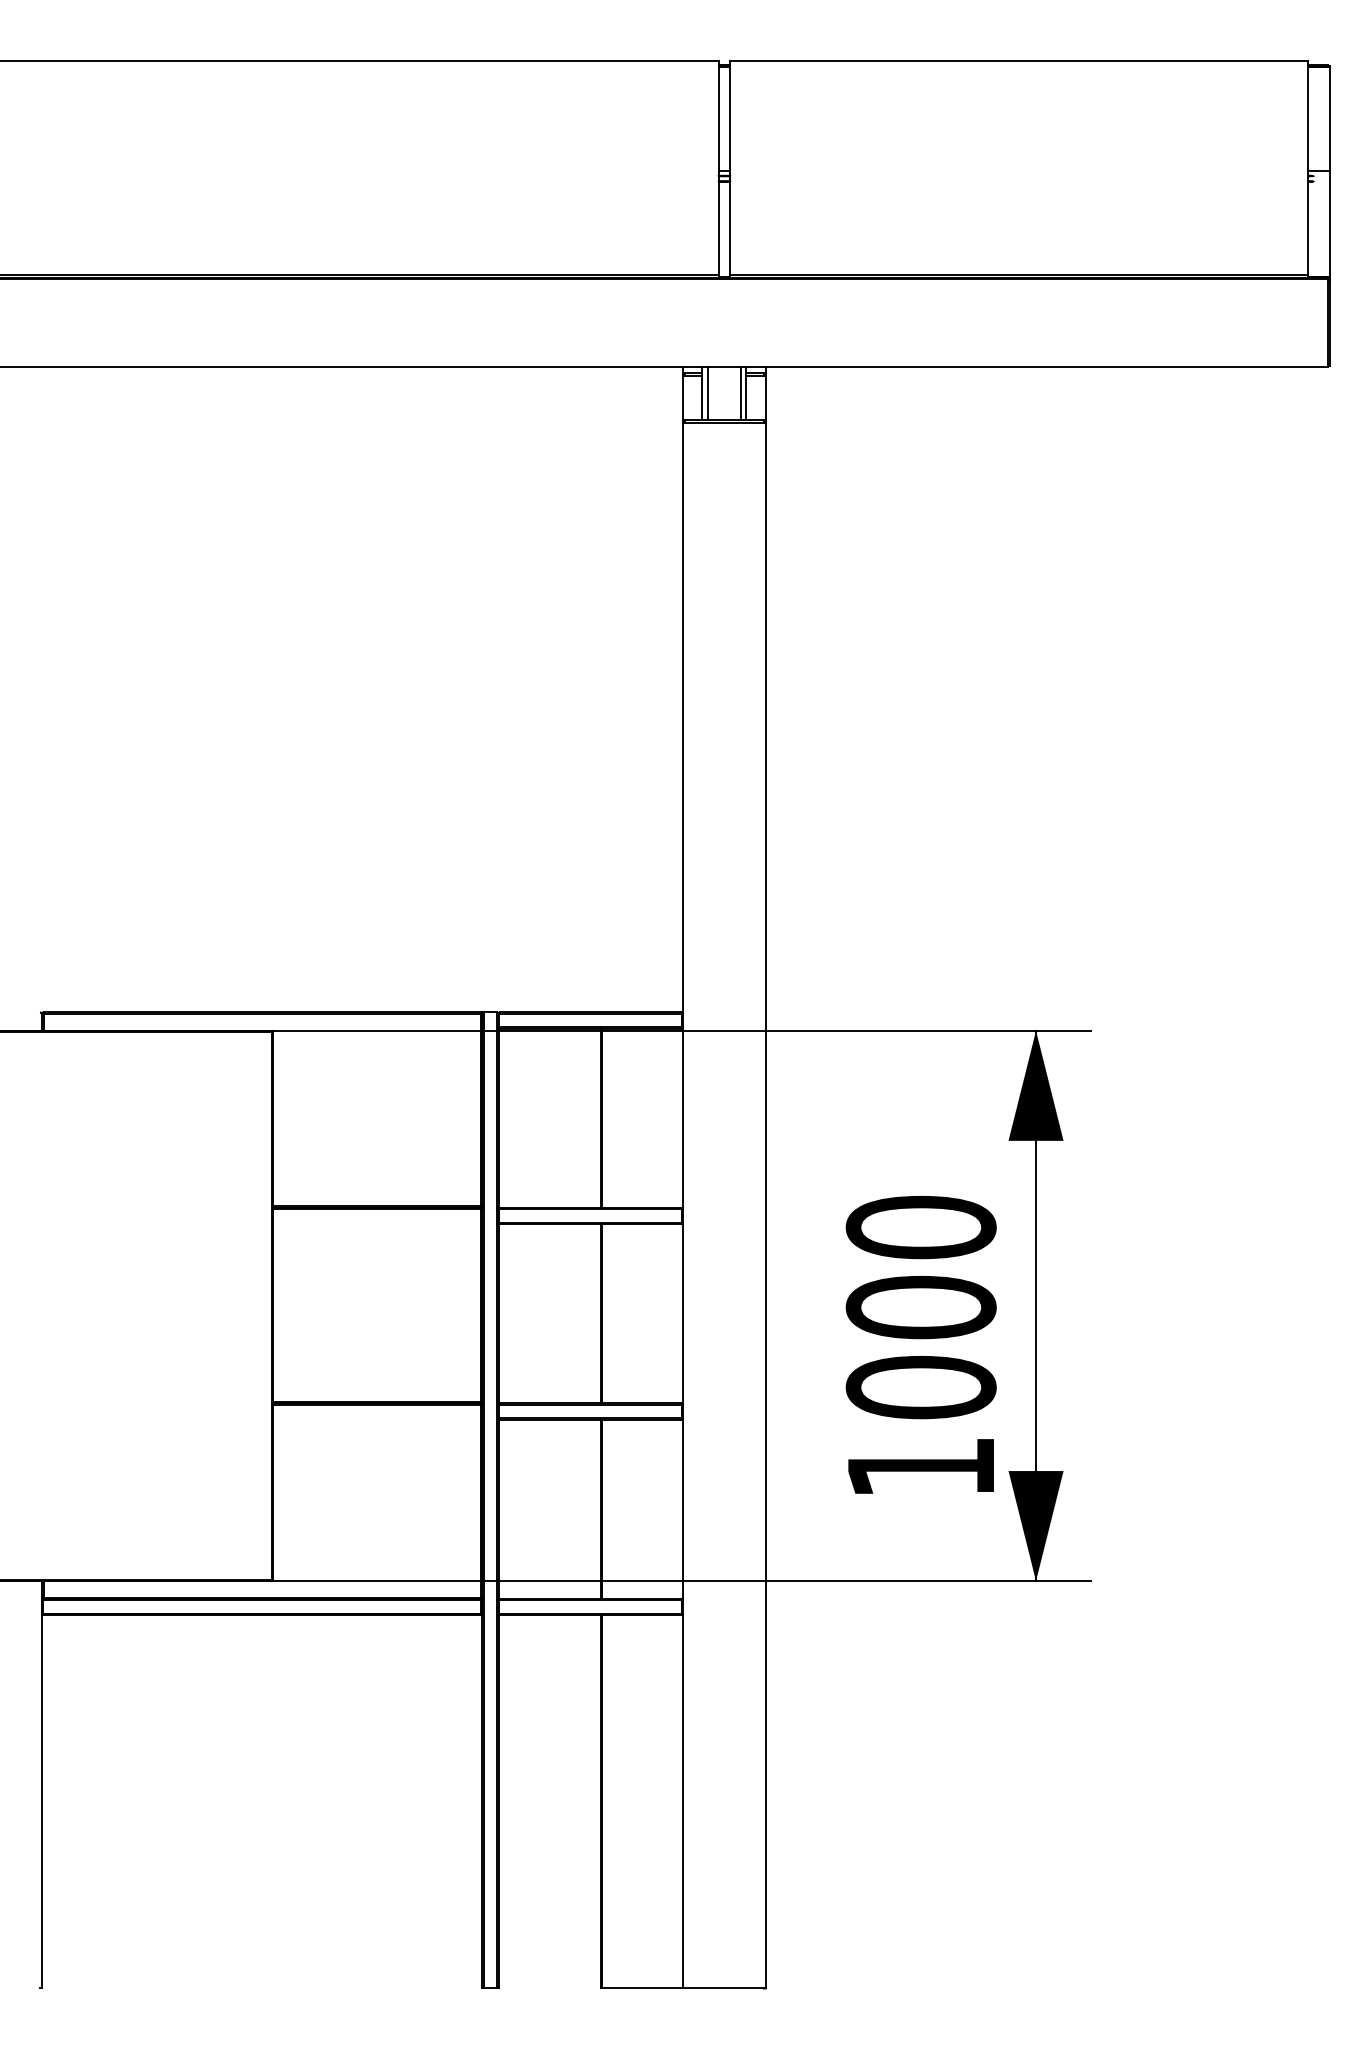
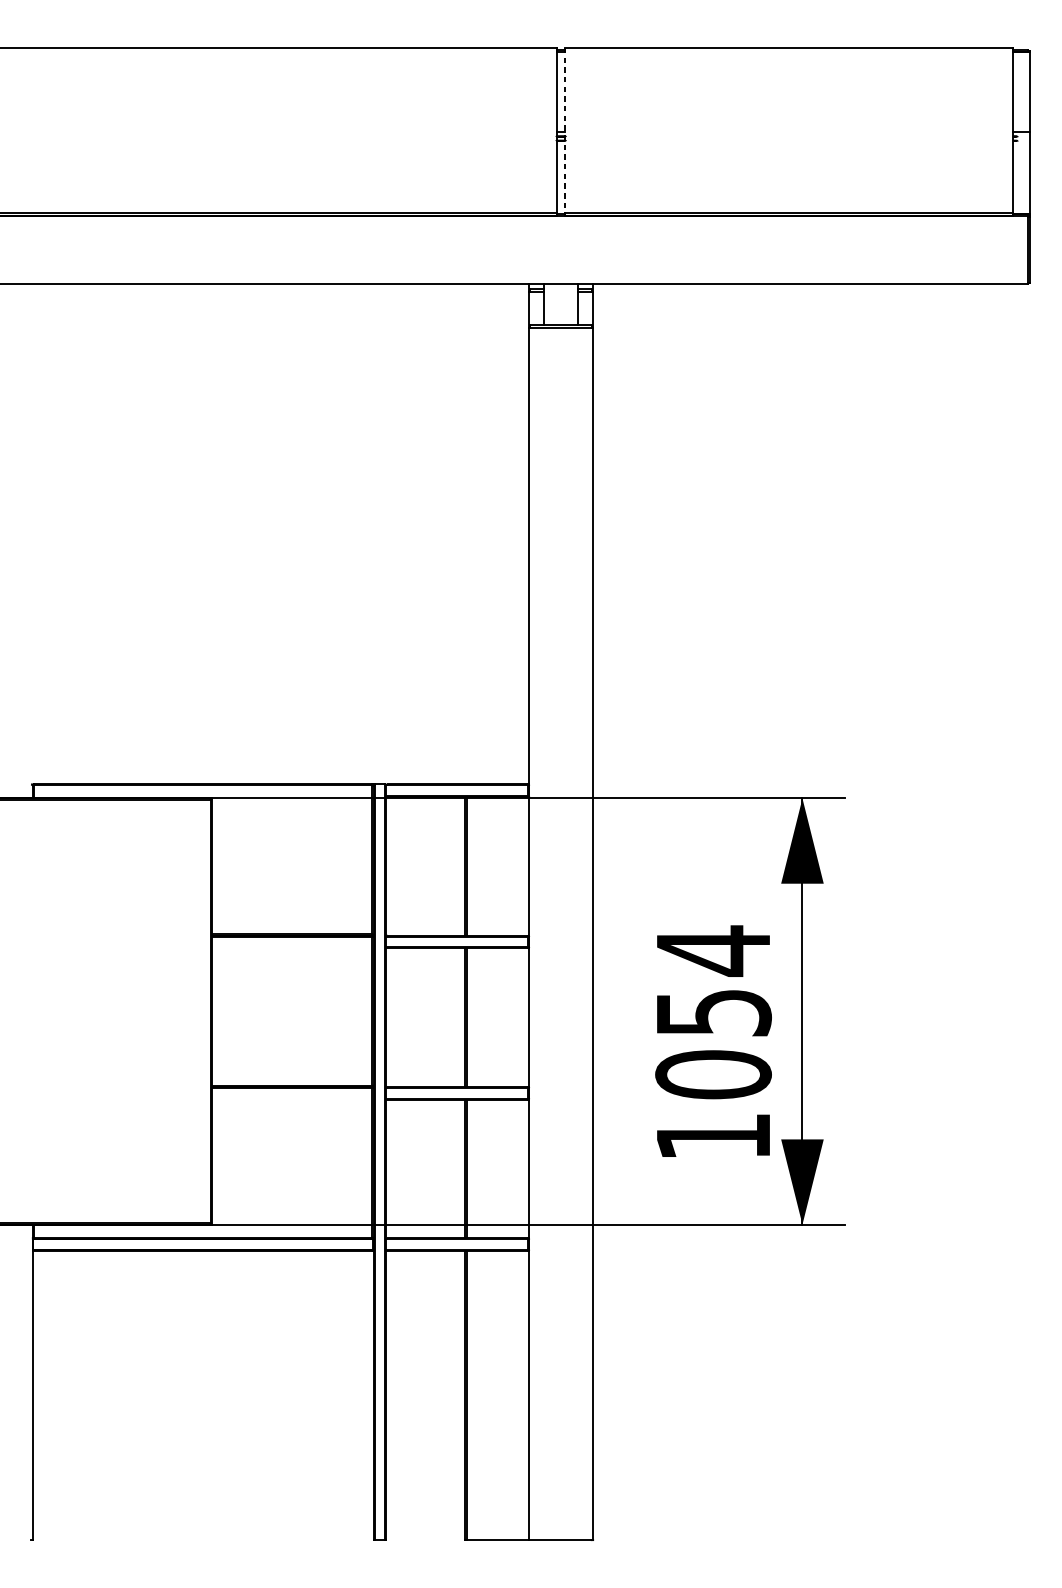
line: (729, 168) -> (565, 130), solid -> dashed
line: (707, 392) -> (548, 304), removed
line: (740, 392) -> (573, 304), removed
text: (920, 1266) -> (712, 981), 1000 -> 1054

